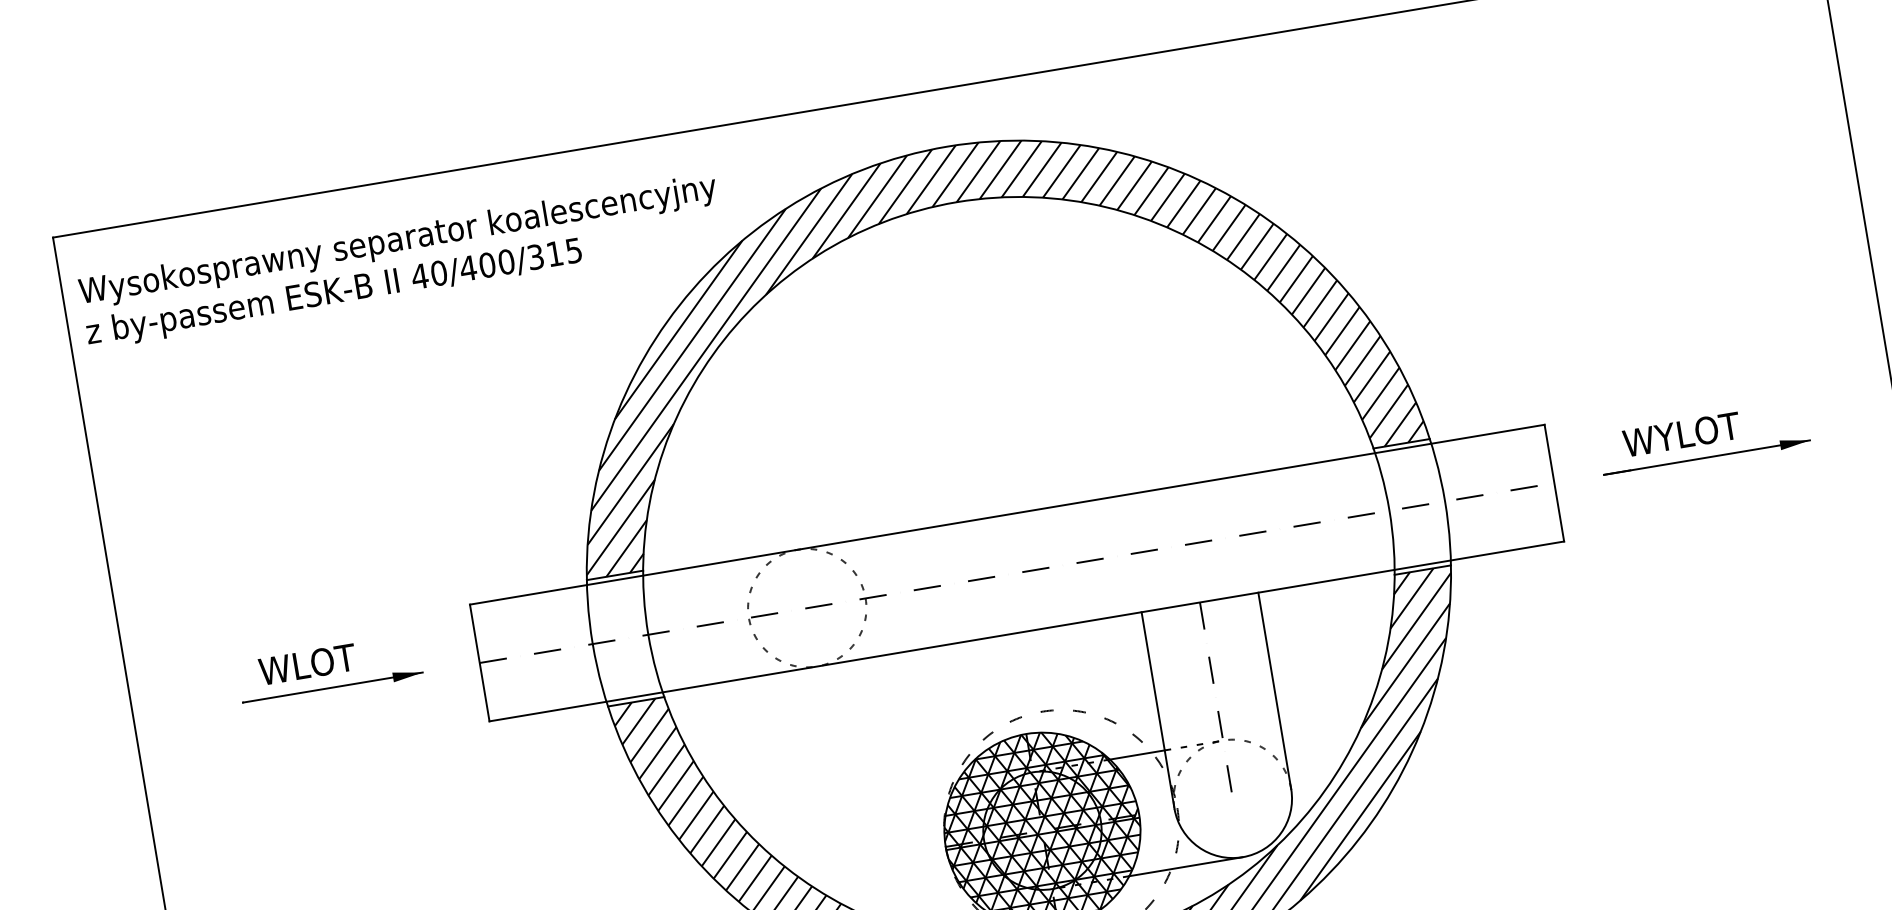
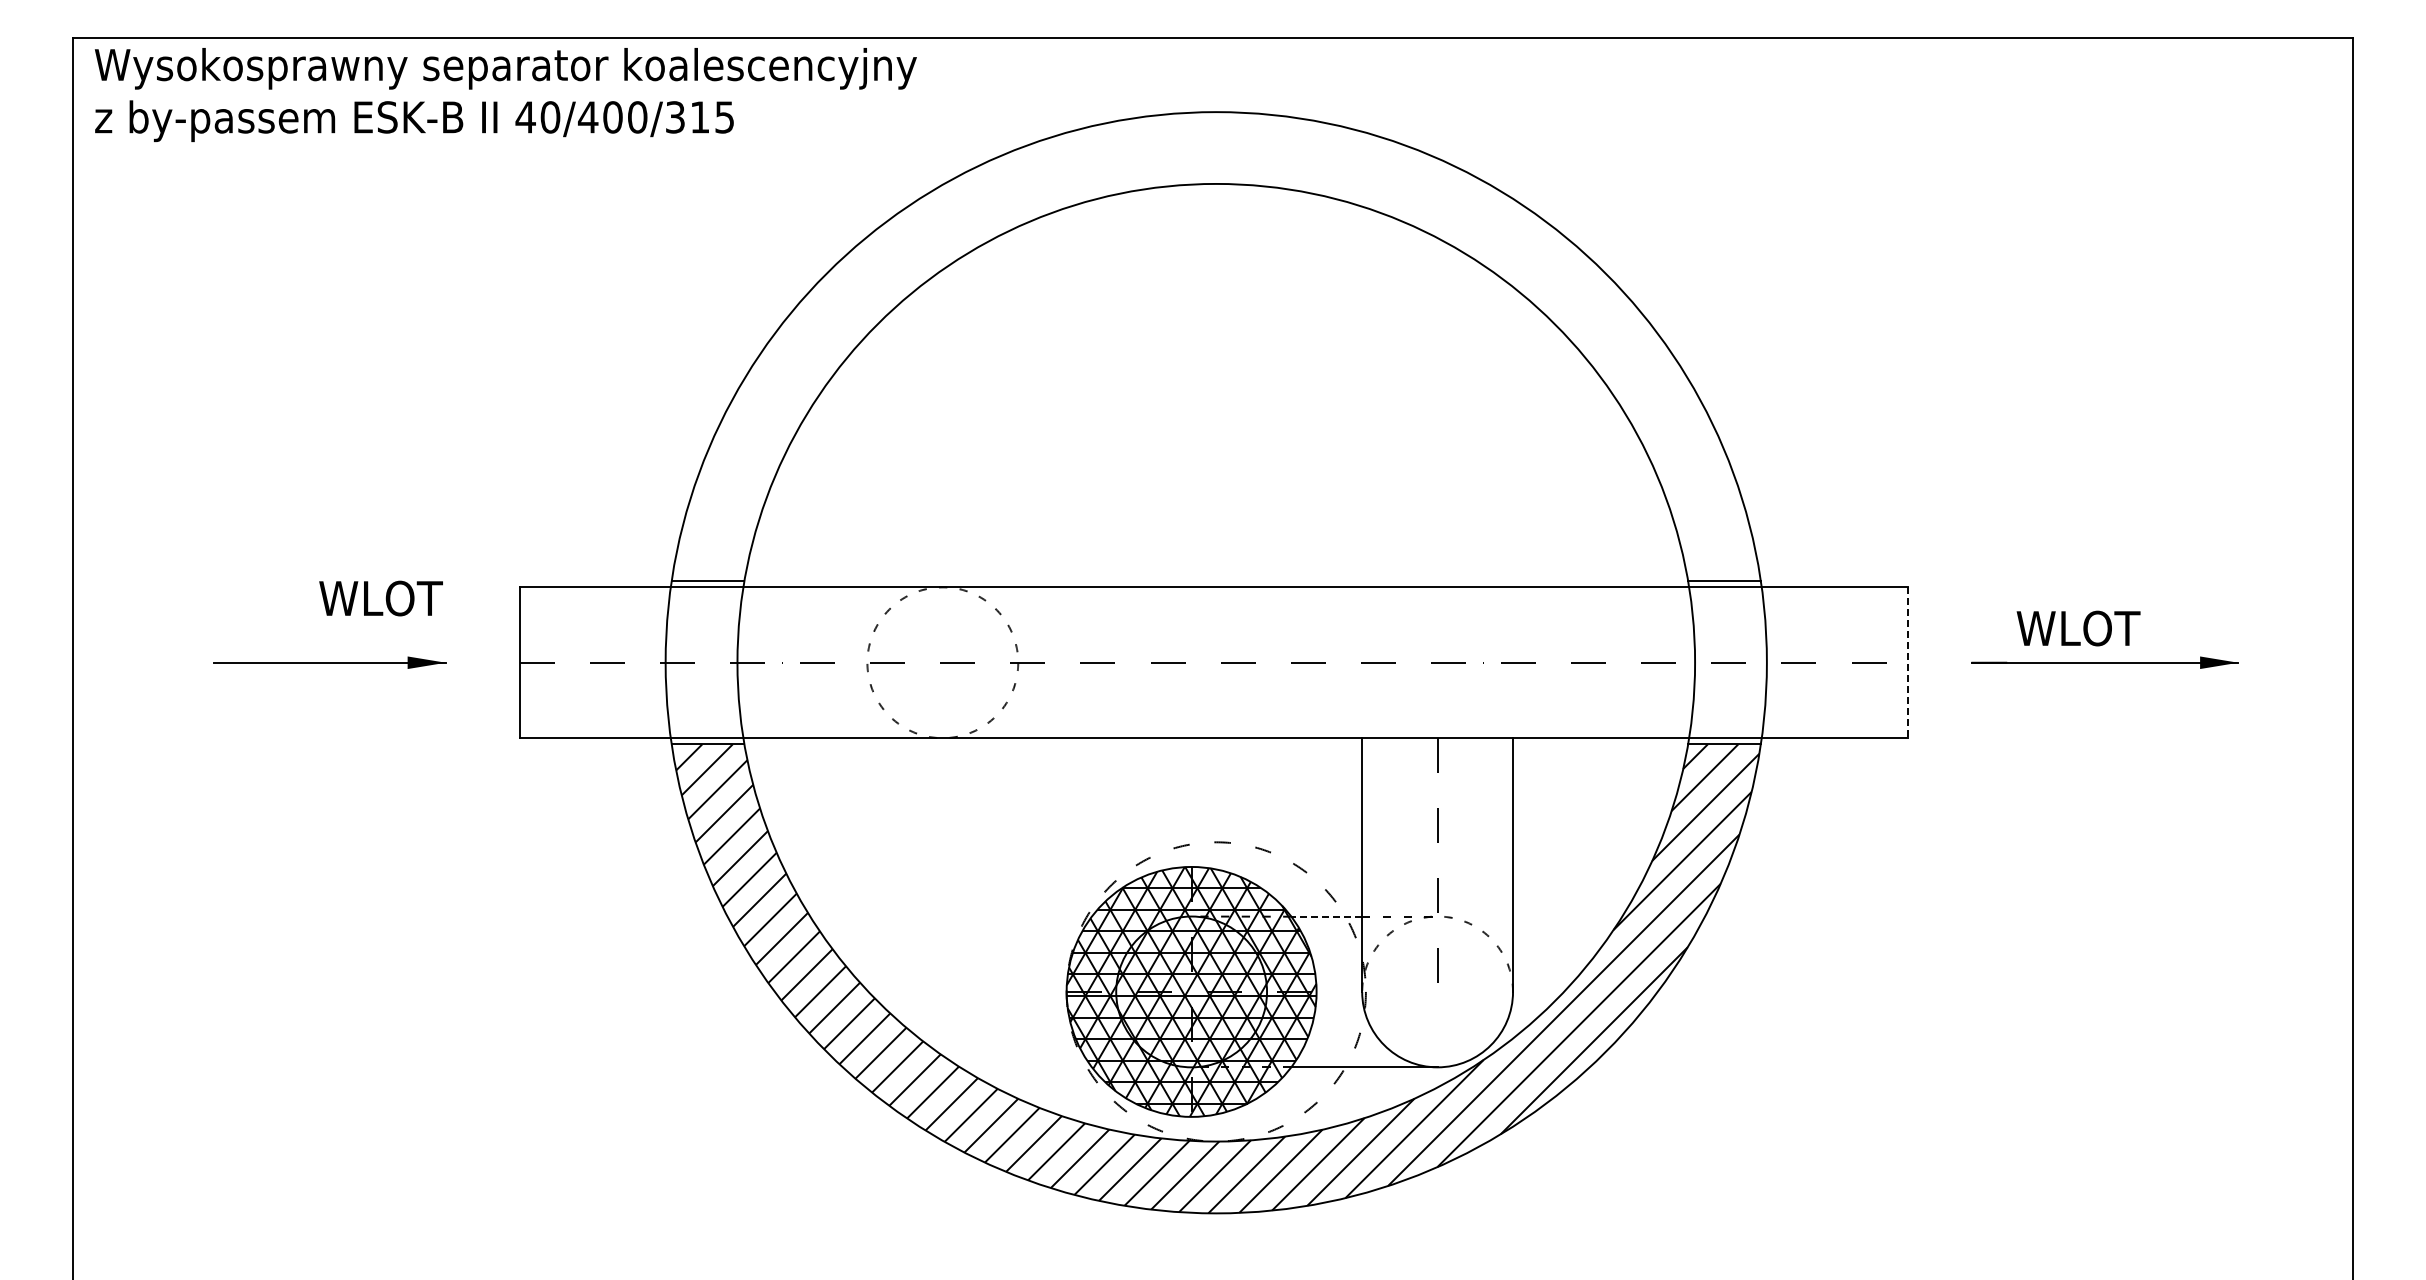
text: (401, 261) -> (505, 94), moved
hatch: (976, 328) -> (1214, 346), removed
text: (1681, 434) -> (2078, 628), WYLOT -> WLOT
line: (1554, 483) -> (1908, 663), solid -> dashed
text: (307, 664) -> (380, 598), moved
line: (1137, 754) -> (1326, 916), solid -> dashed

